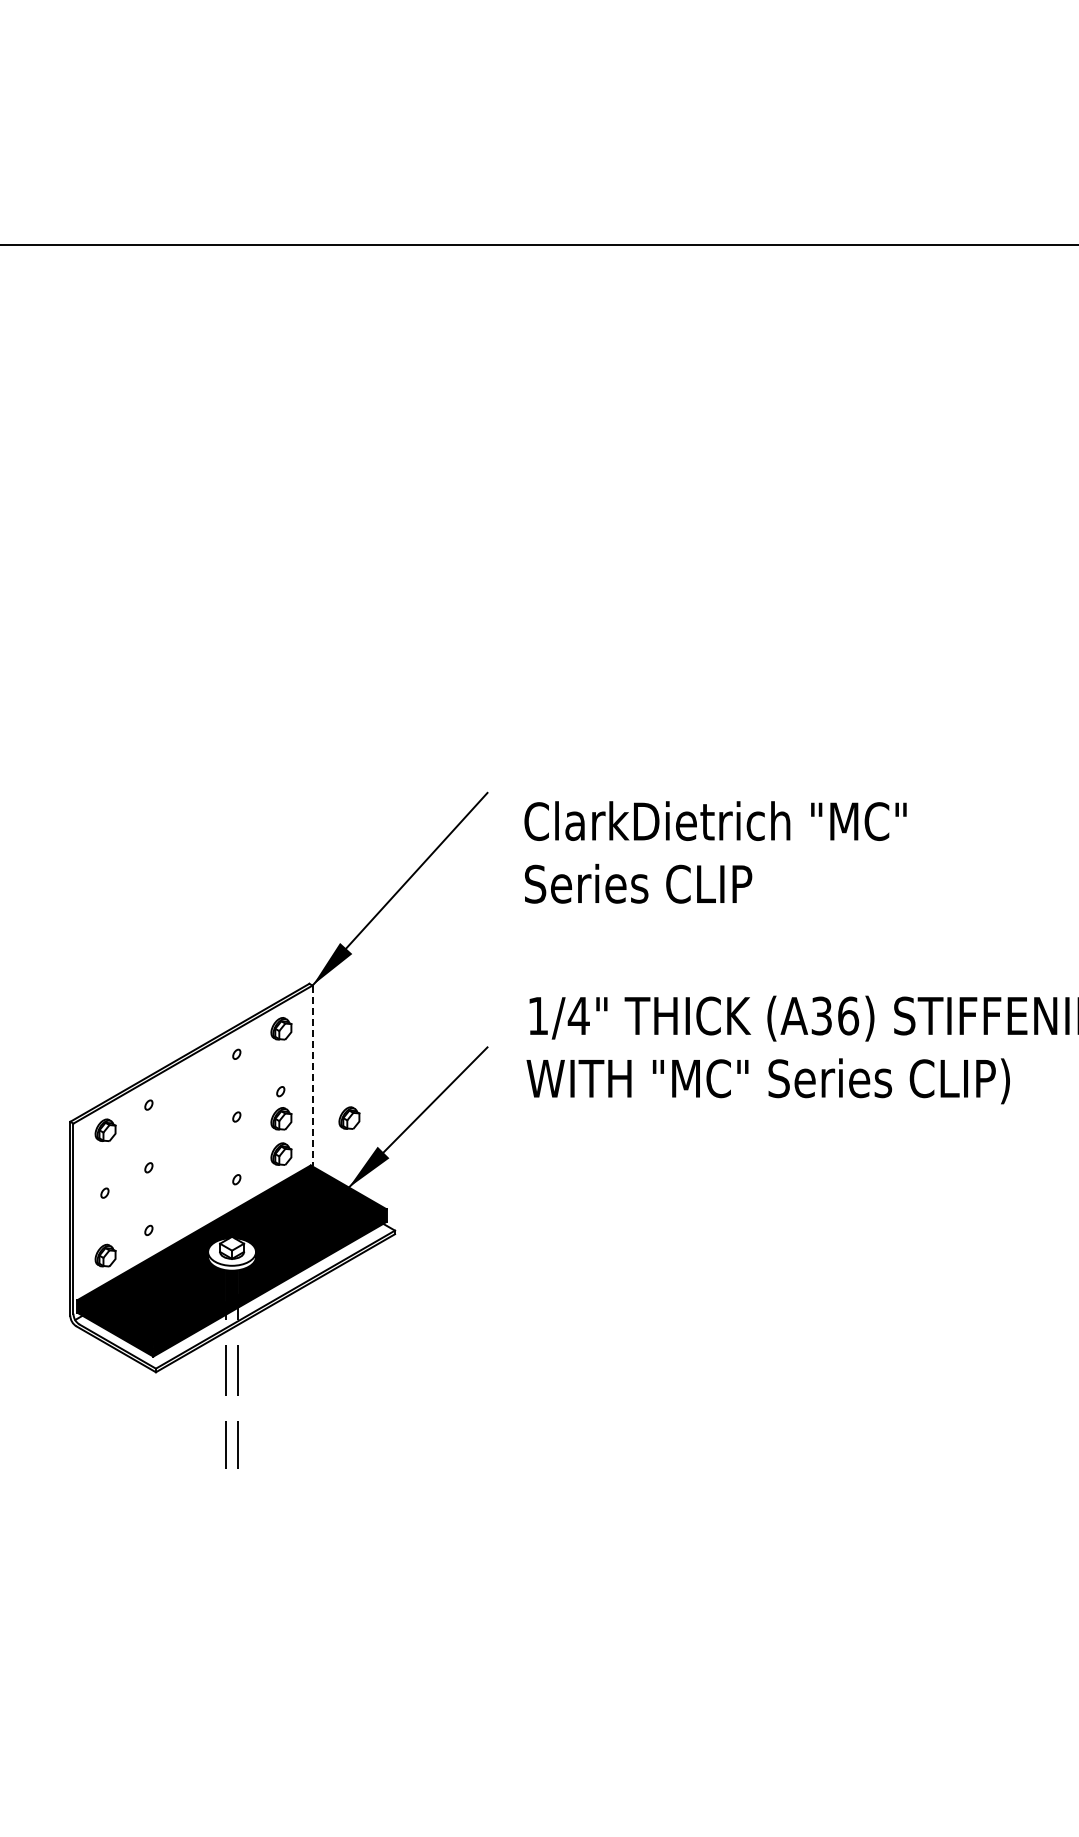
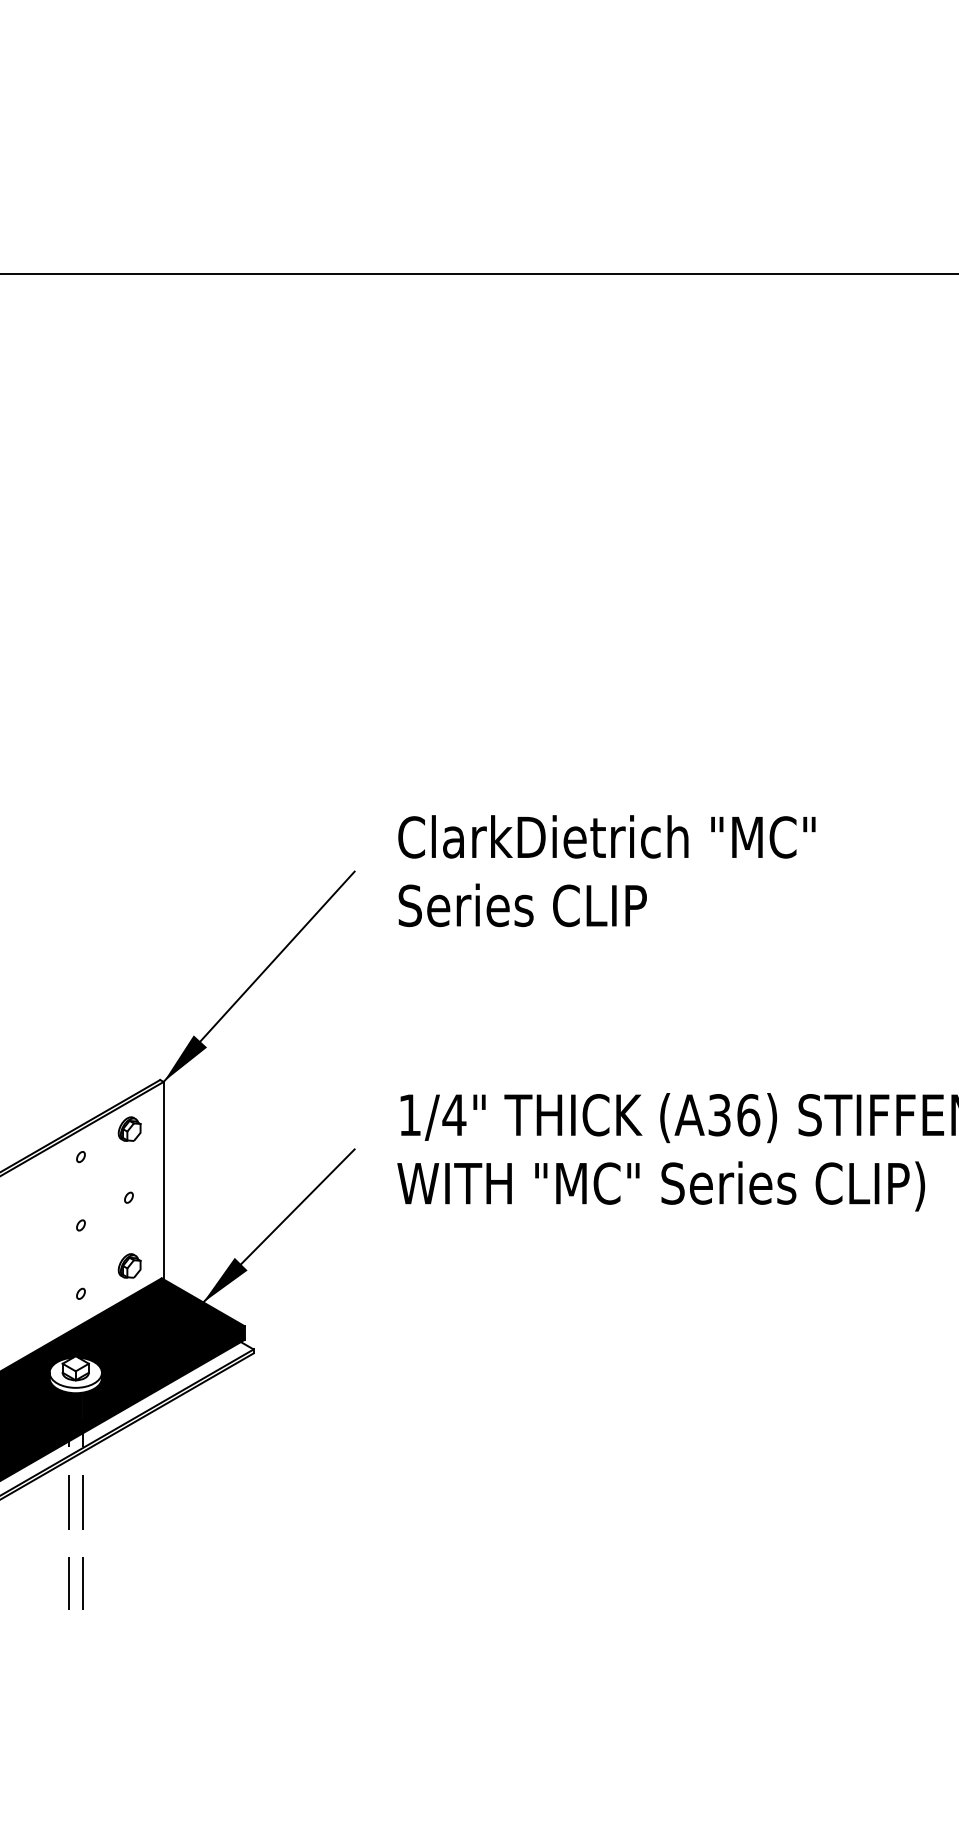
text: (715, 852) -> (606, 871), moved
line: (312, 1076) -> (163, 1181), dashed -> solid
part: (349, 1117) -> (203, 1225), removed
part: (281, 1118) -> (129, 1227), removed

